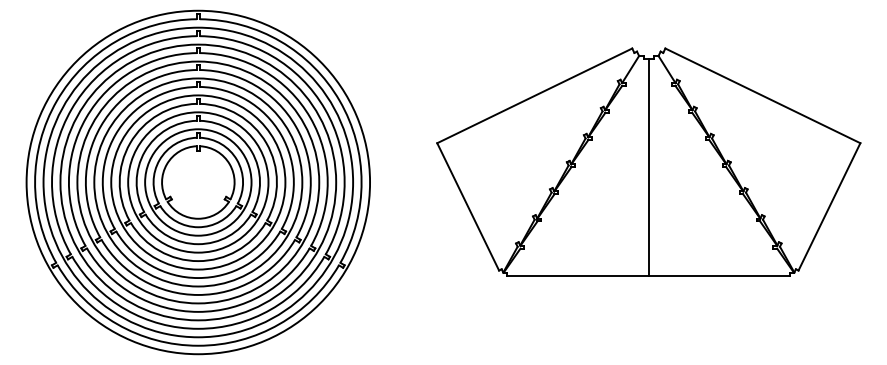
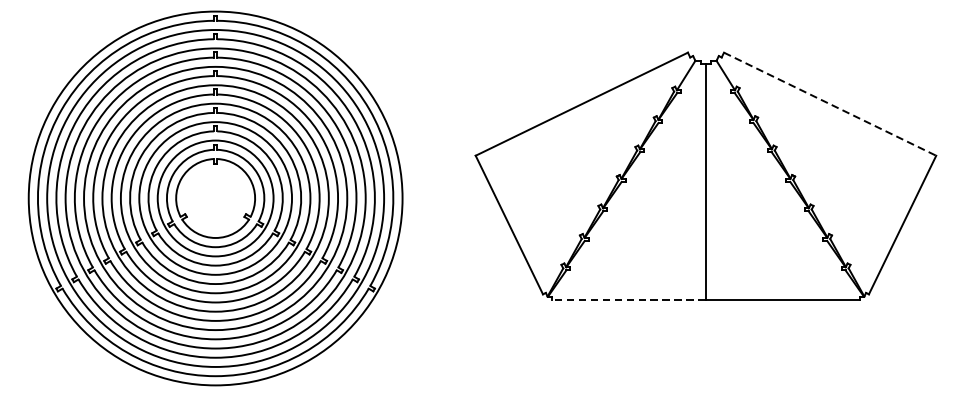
line: (763, 96) -> (830, 104), solid -> dashed
line: (578, 275) -> (629, 299), solid -> dashed

